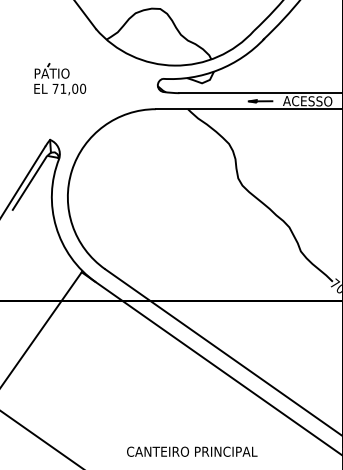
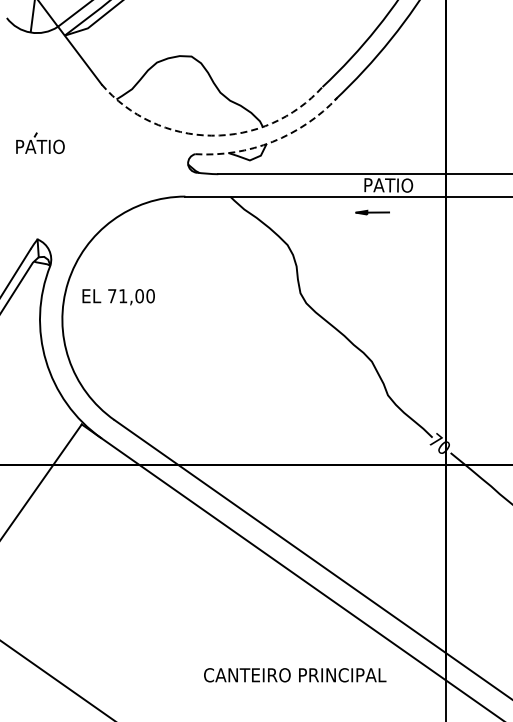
arc: (174, 65) -> (211, 135), solid -> dashed
arc: (218, 69) -> (272, 141), solid -> dashed
text: (60, 89) -> (118, 297), moved
part: (260, 101) -> (372, 212), moved
text: (307, 101) -> (397, 185), ACESSO -> PATIO
text: (192, 451) -> (295, 675), moved

